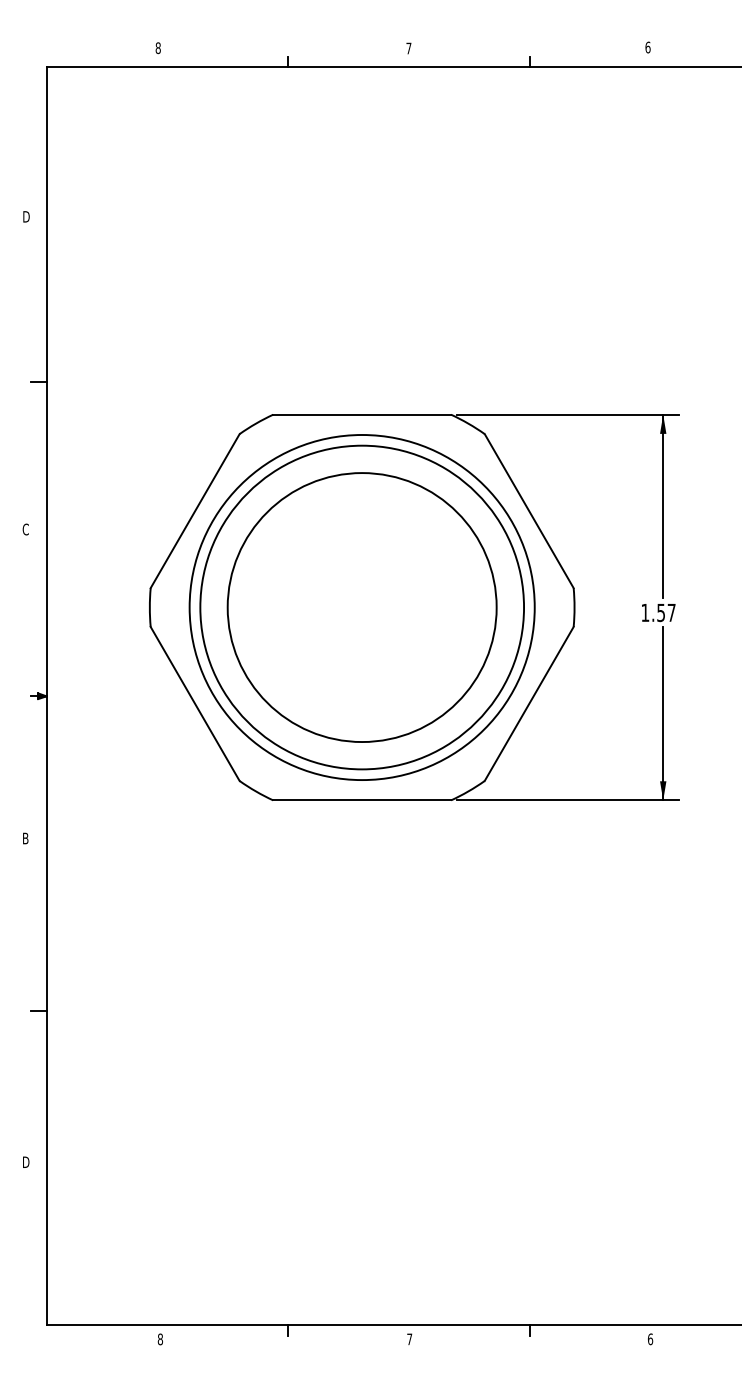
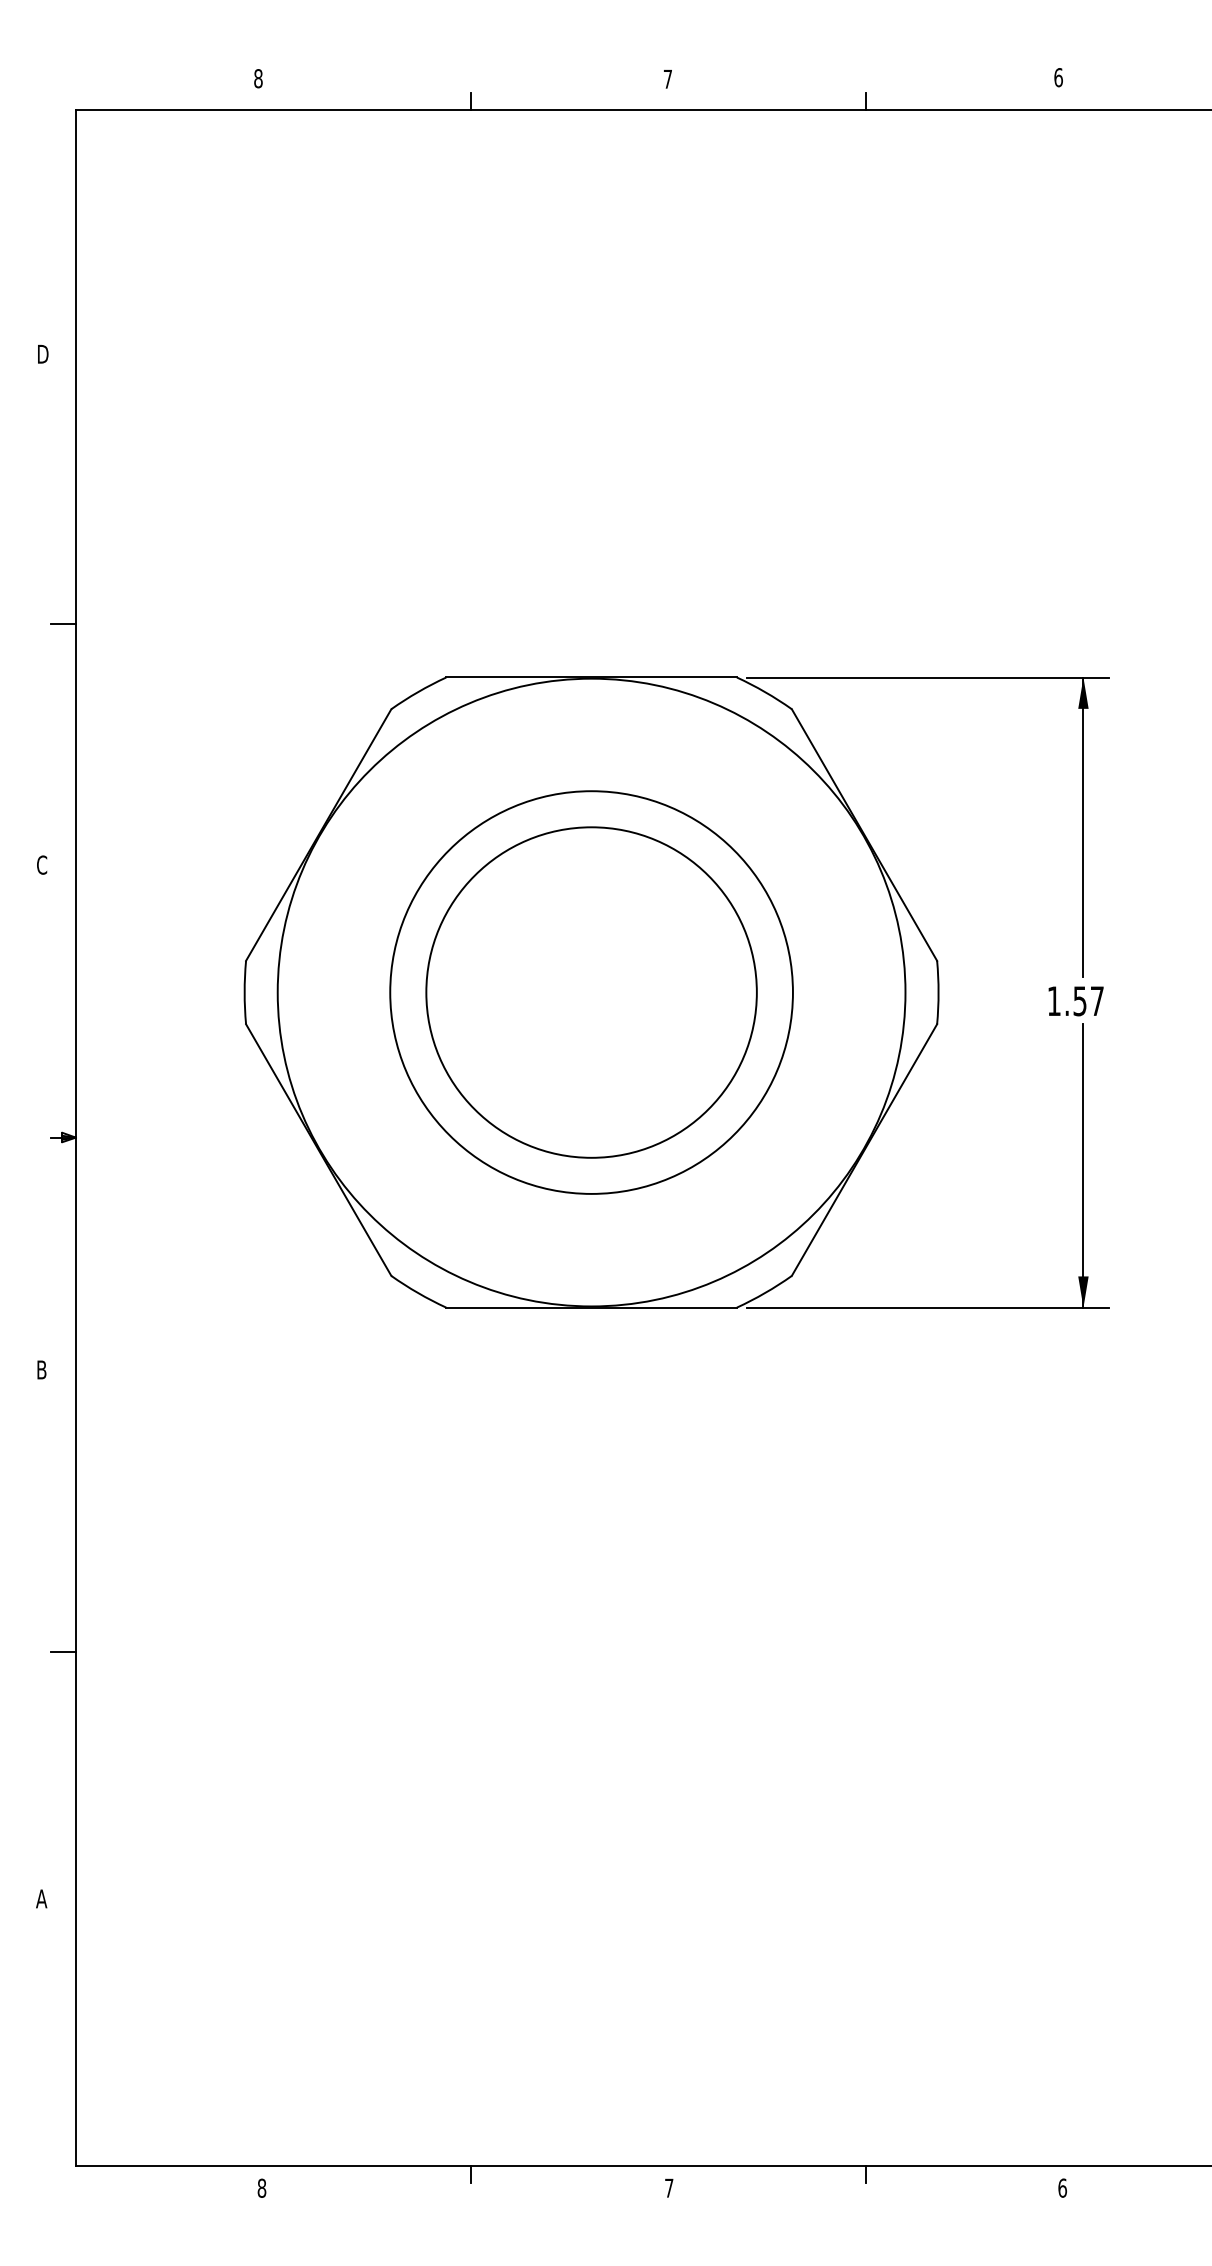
circle: (361, 607) -> (590, 992), size x0.71
circle: (362, 607) -> (592, 992), size x0.62
circle: (362, 607) -> (592, 992), size x1.43
text: (25, 1161) -> (41, 1897), D -> A

